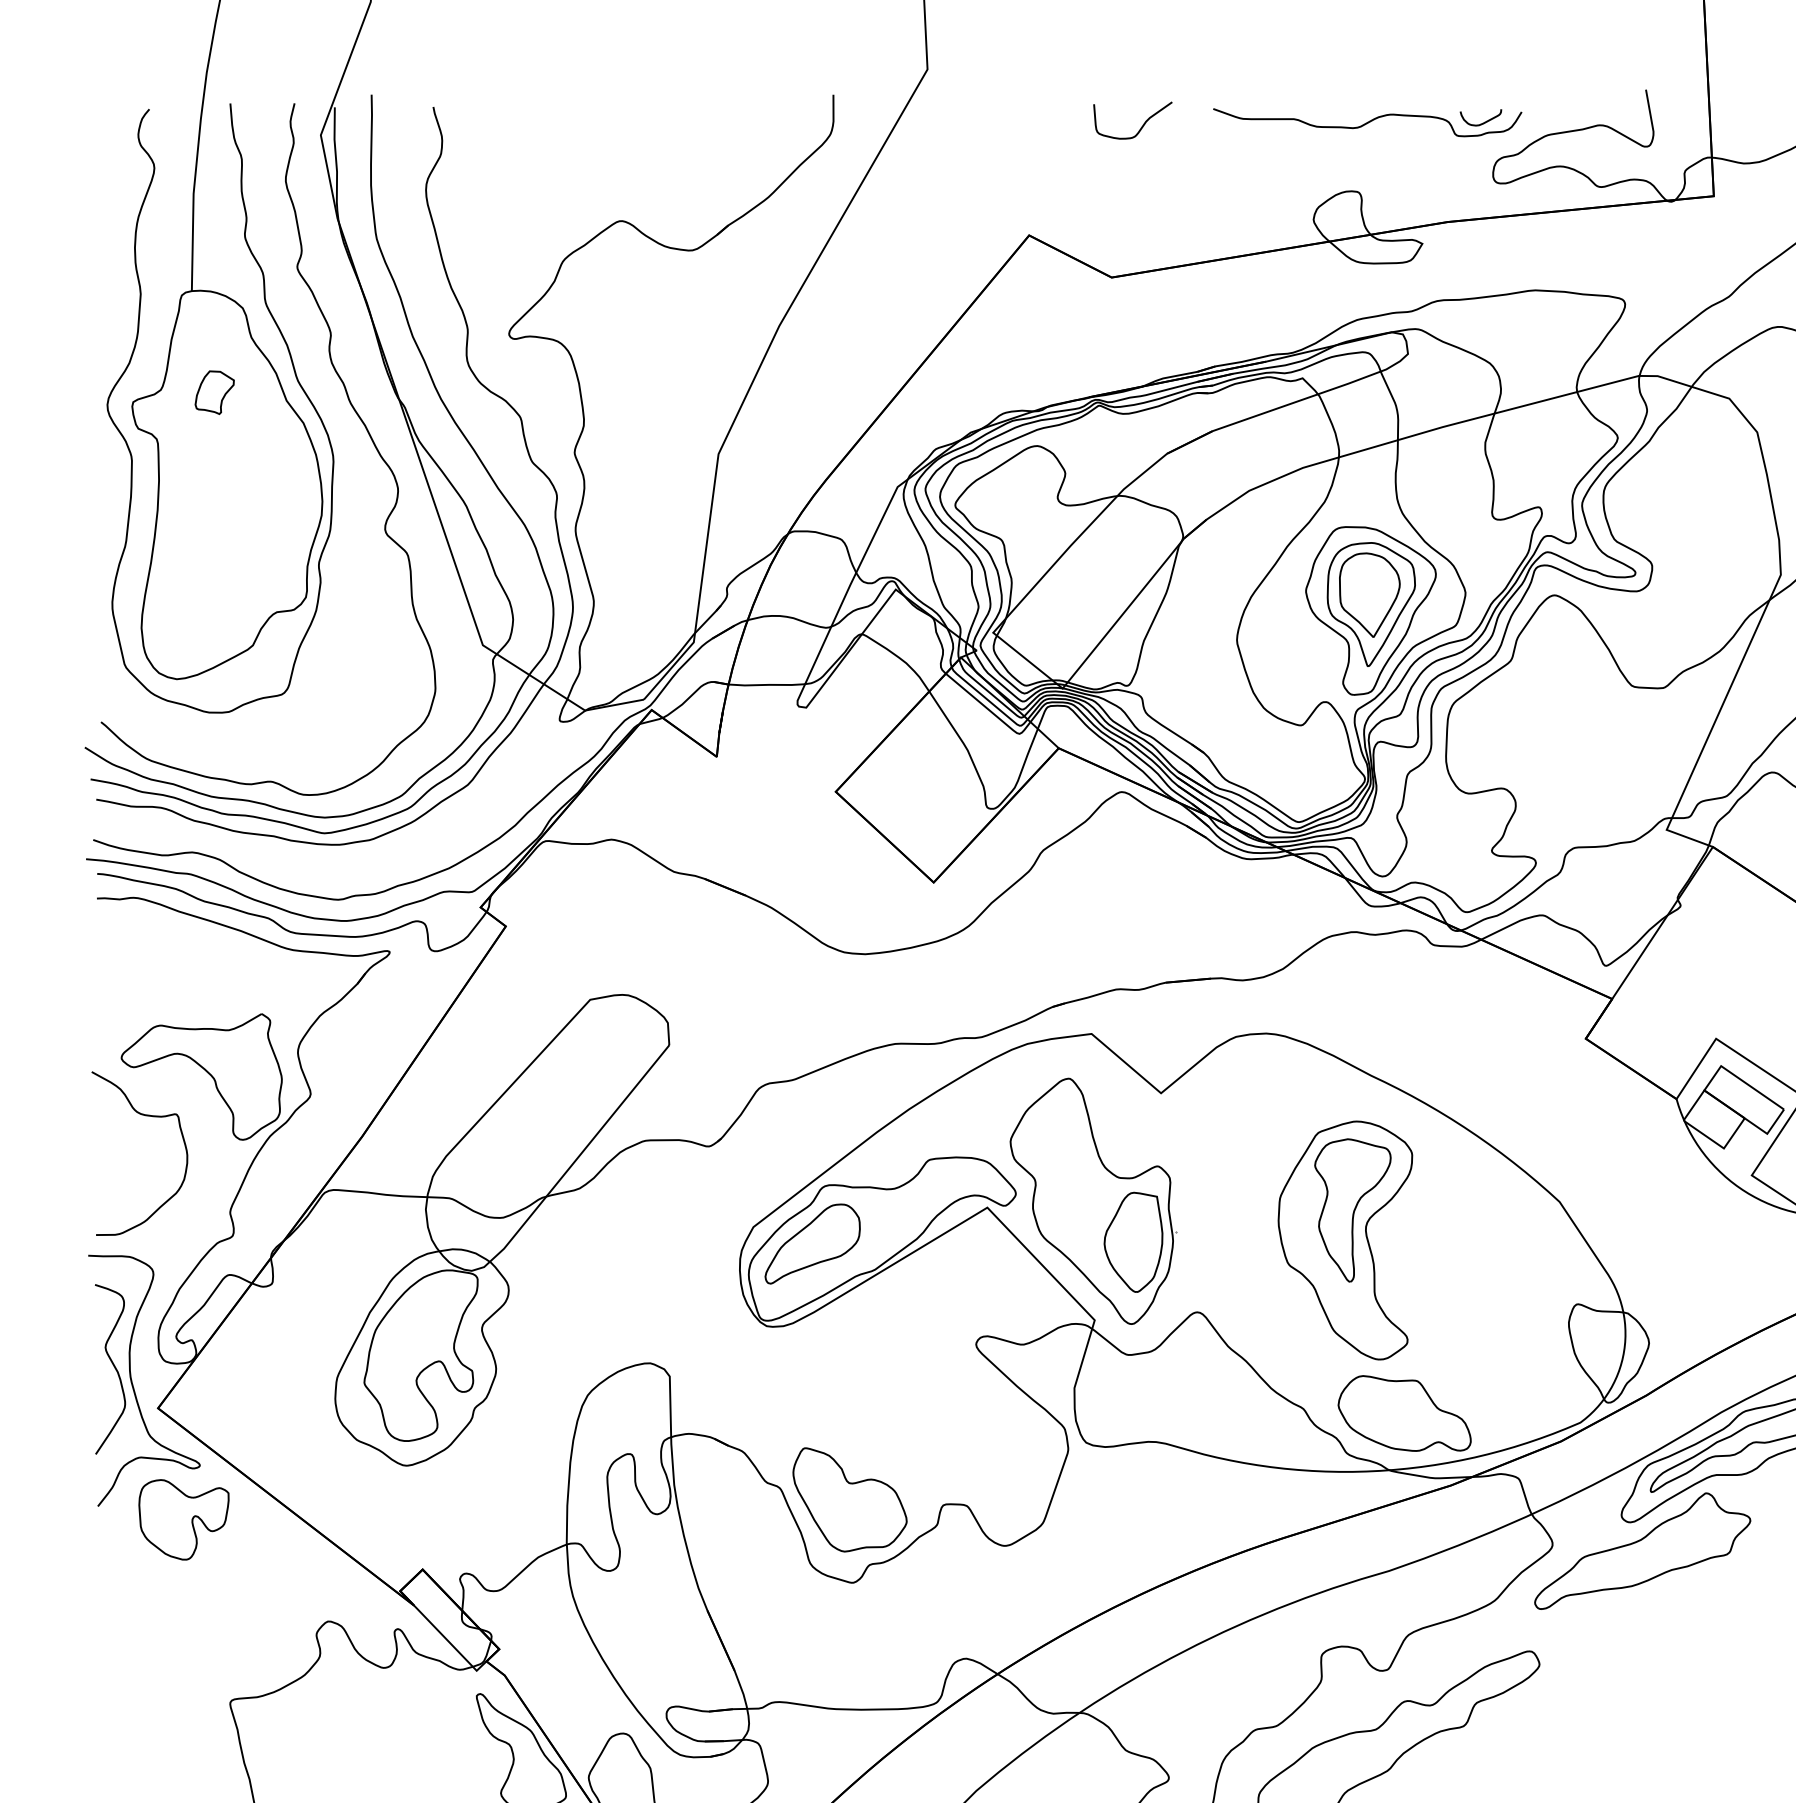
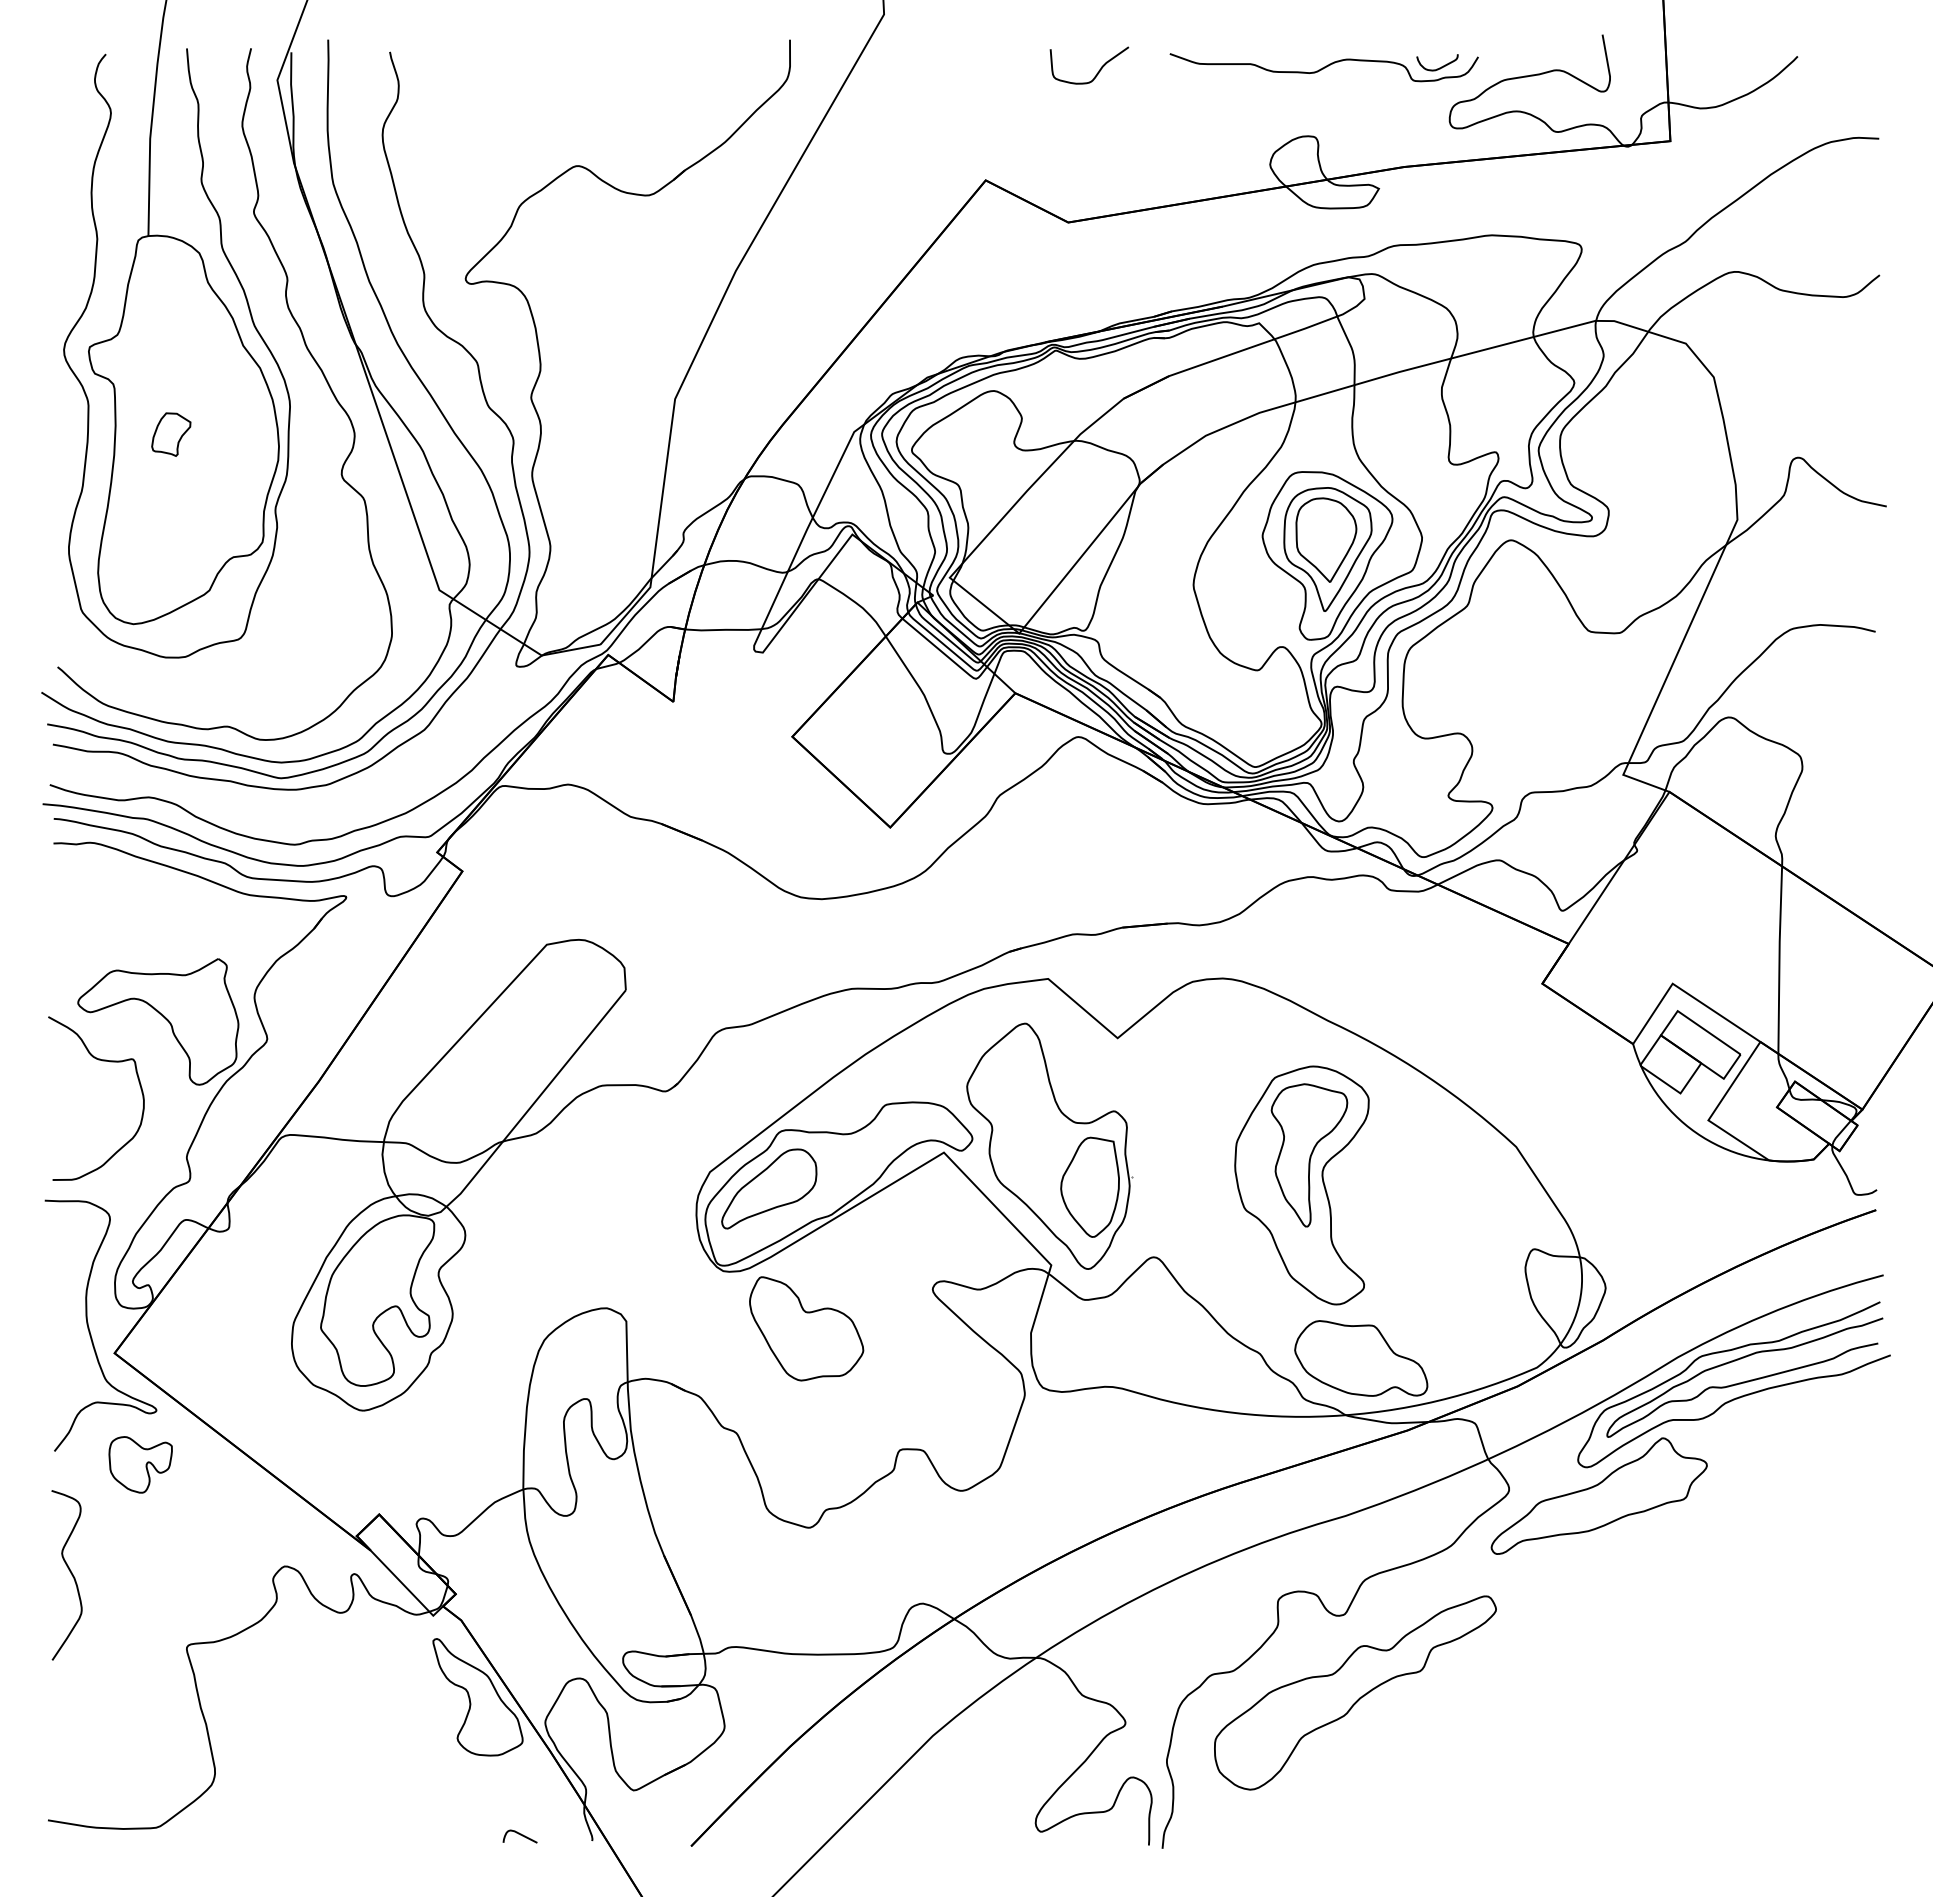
part: (214, 392) -> (171, 434), moved
curve: (113, 1367) -> (70, 1573), moved
part: (849, 1499) -> (806, 1328), moved
part: (183, 1519) -> (140, 1464), size x0.7

